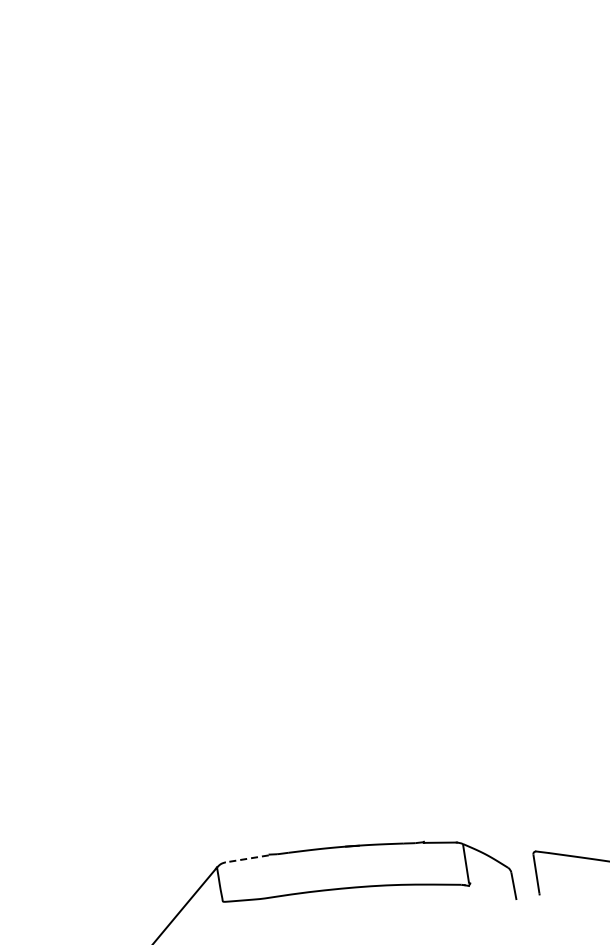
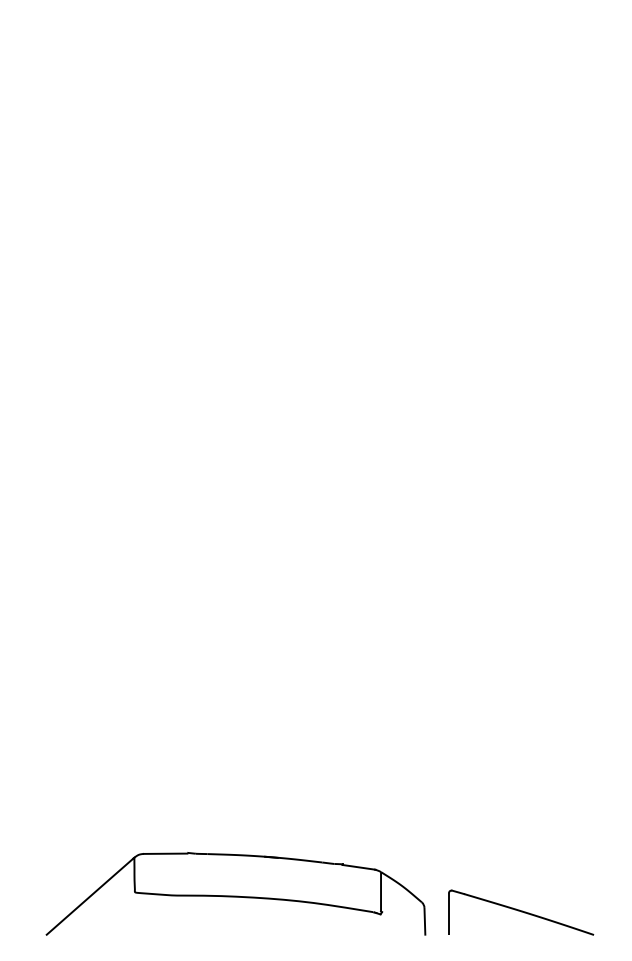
line: (247, 858) -> (165, 853), dashed -> solid

